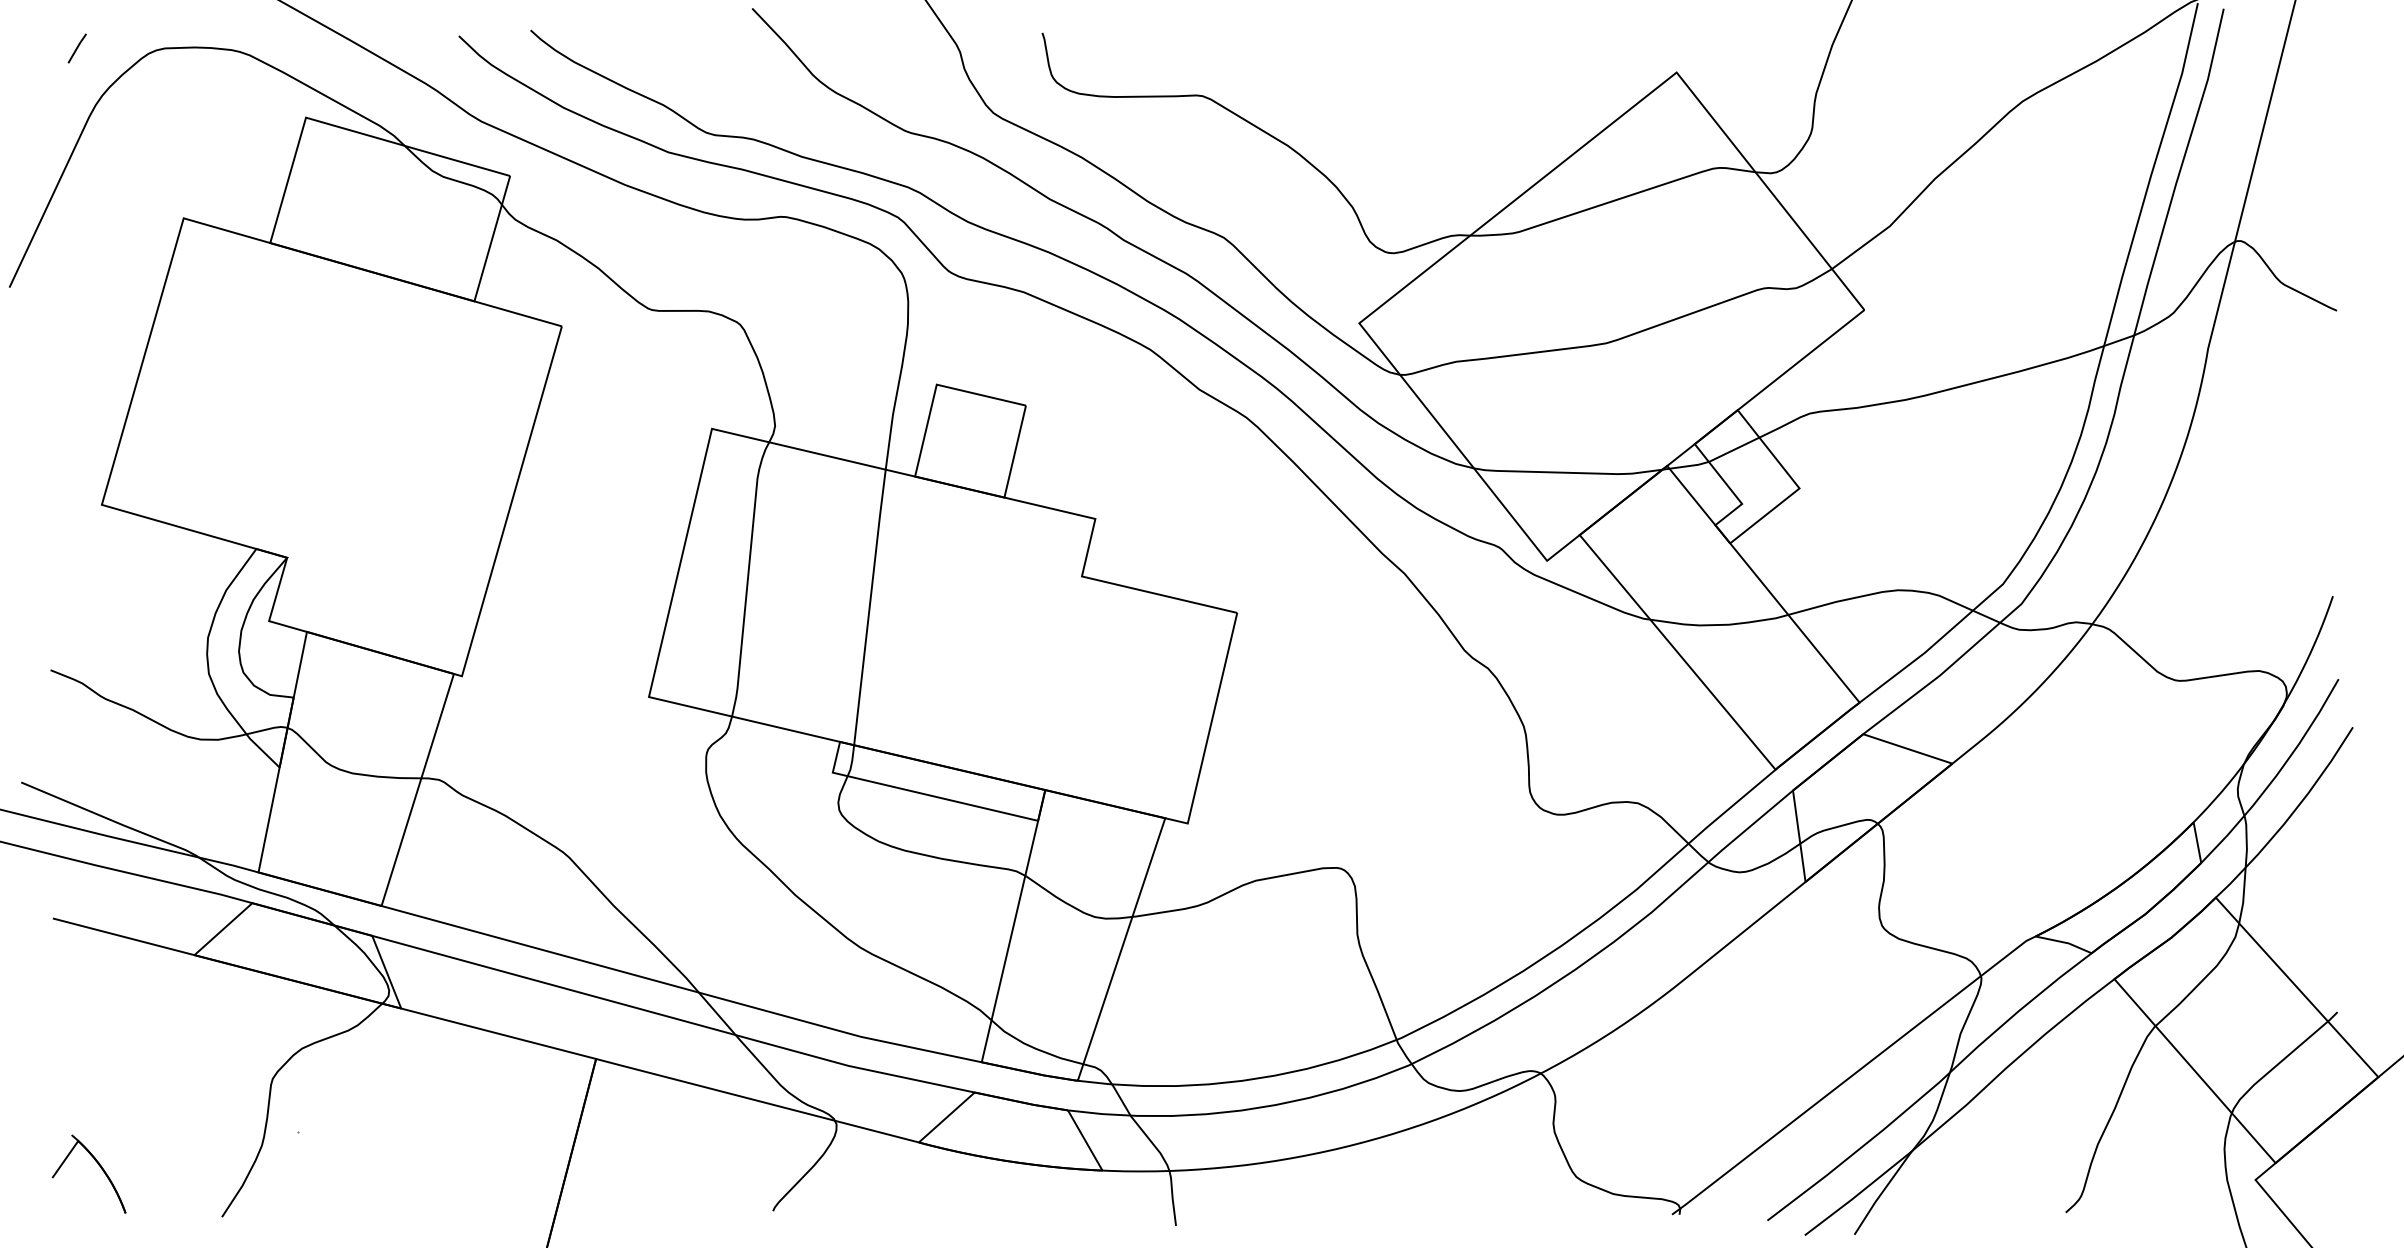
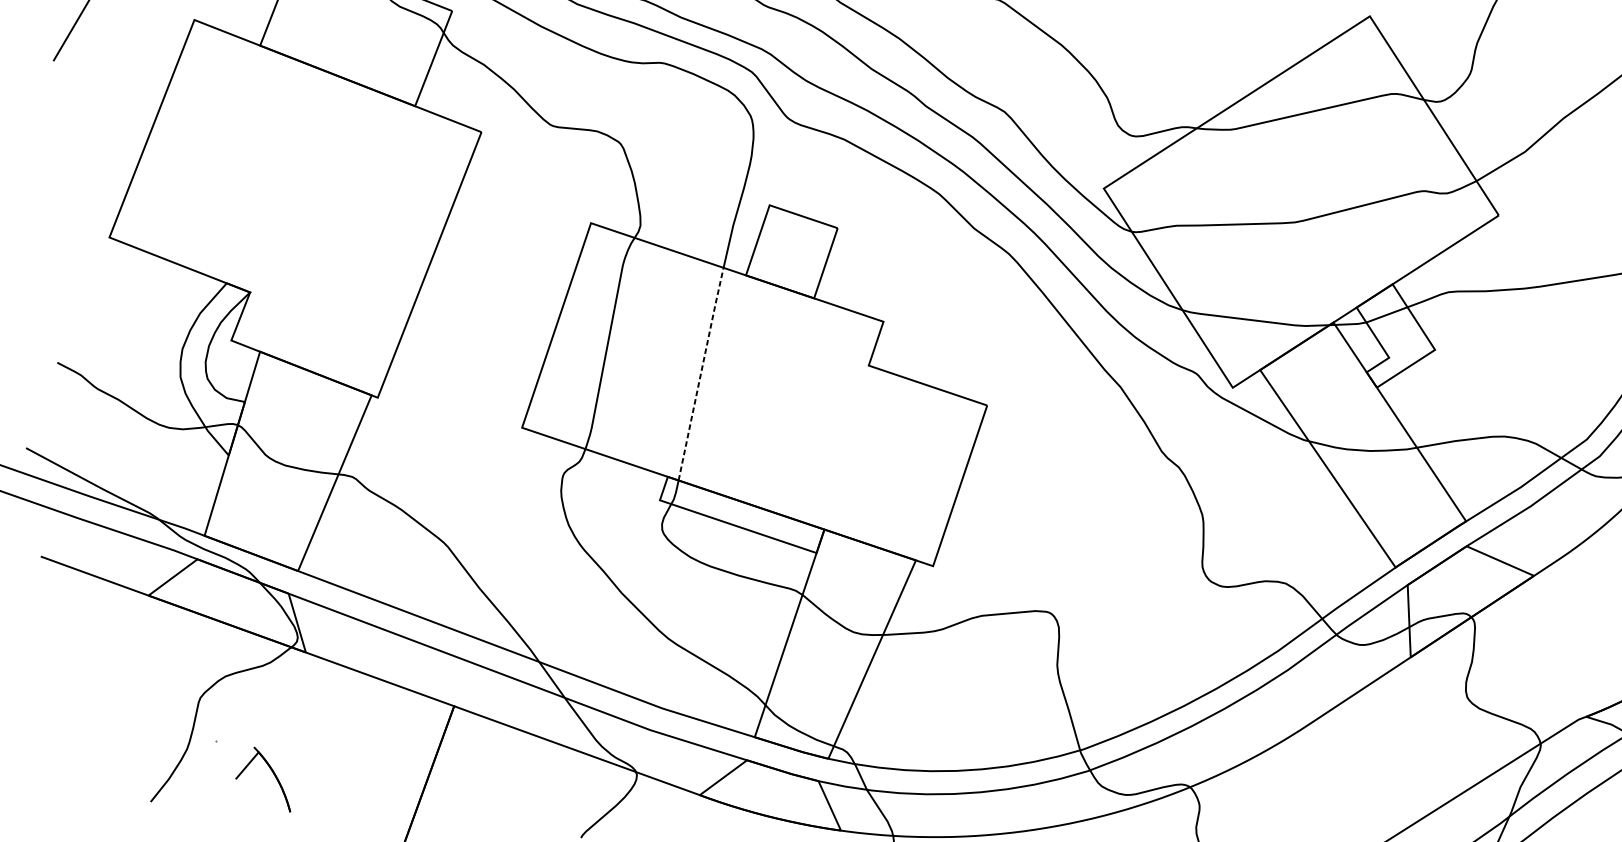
line: (869, 606) -> (700, 373), solid -> dashed
part: (98, 1165) -> (272, 772), moved

